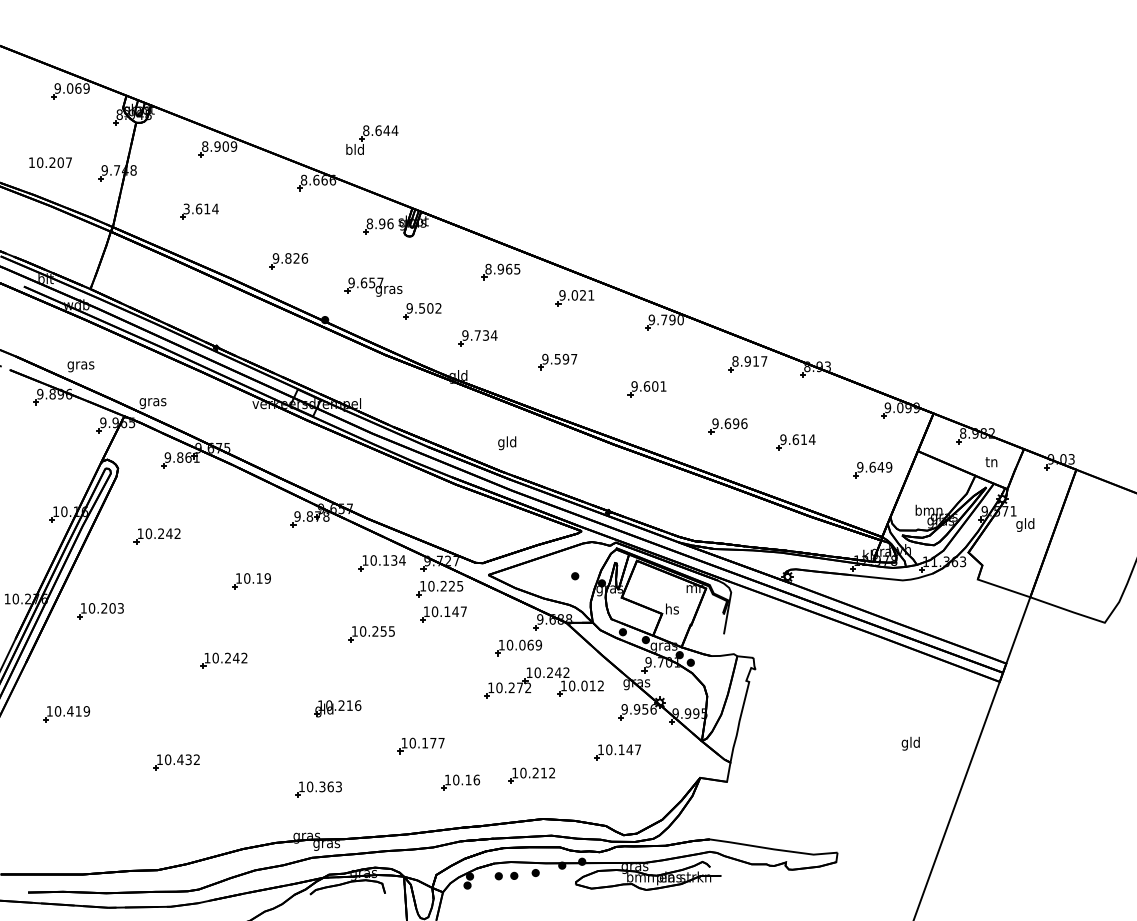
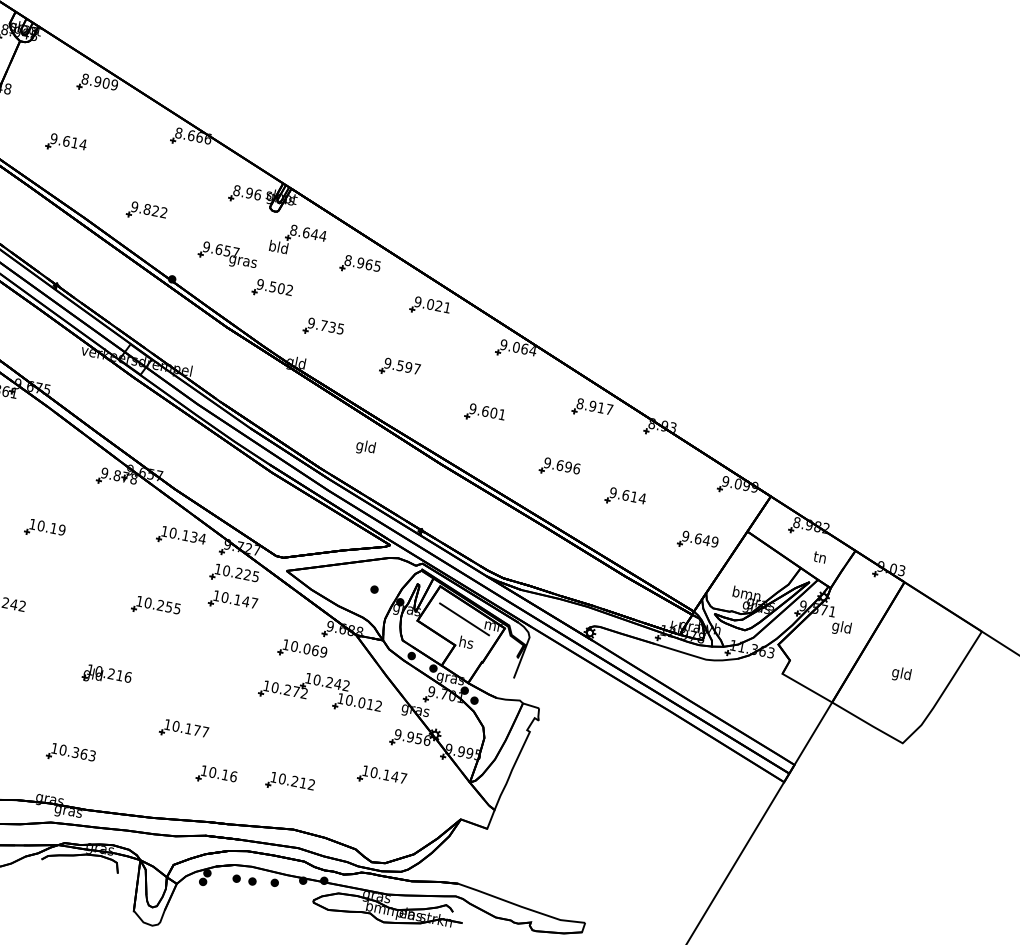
part: (372, 139) -> (298, 240), moved
text: (186, 208) -> (53, 138), 3.614 -> 9.614
text: (304, 258) -> (163, 212), 9.826 -> 9.822
text: (672, 319) -> (524, 348), 9.790 -> 9.064
text: (493, 335) -> (339, 328), 9.734 -> 9.735
text: (507, 443) -> (365, 447), moved
line: (665, 587) -> (463, 619), added
text: (910, 743) -> (901, 674), moved

